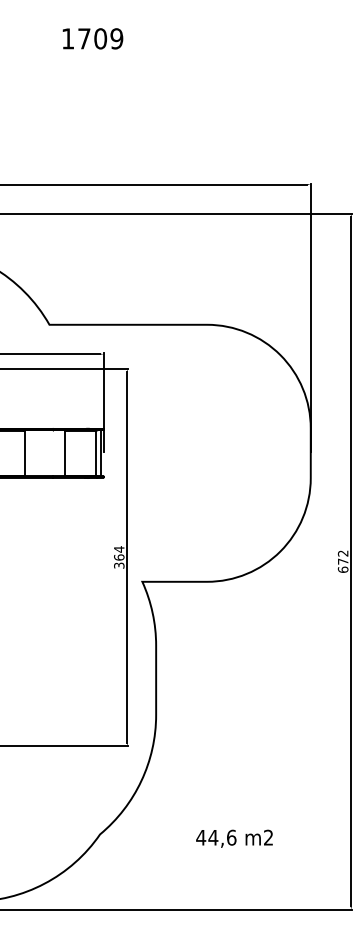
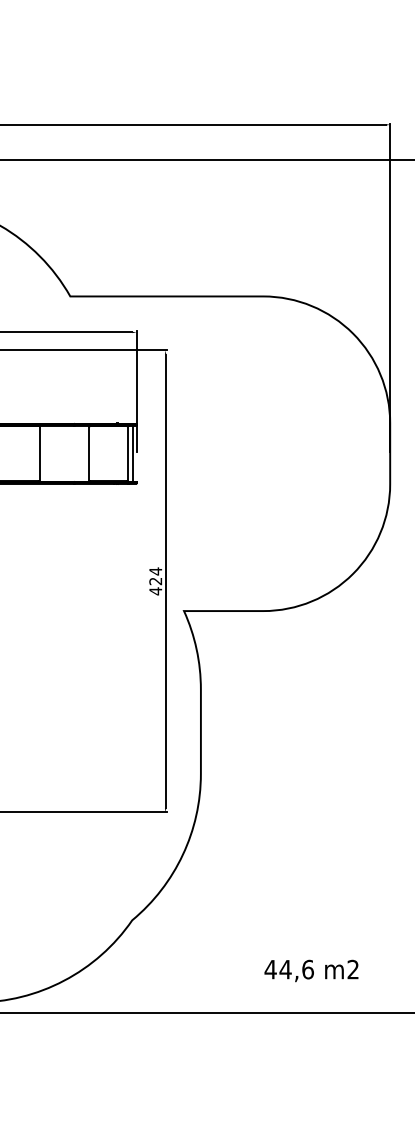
text: (119, 561) -> (156, 586), 364 -> 424
text: (234, 838) -> (311, 970), moved

